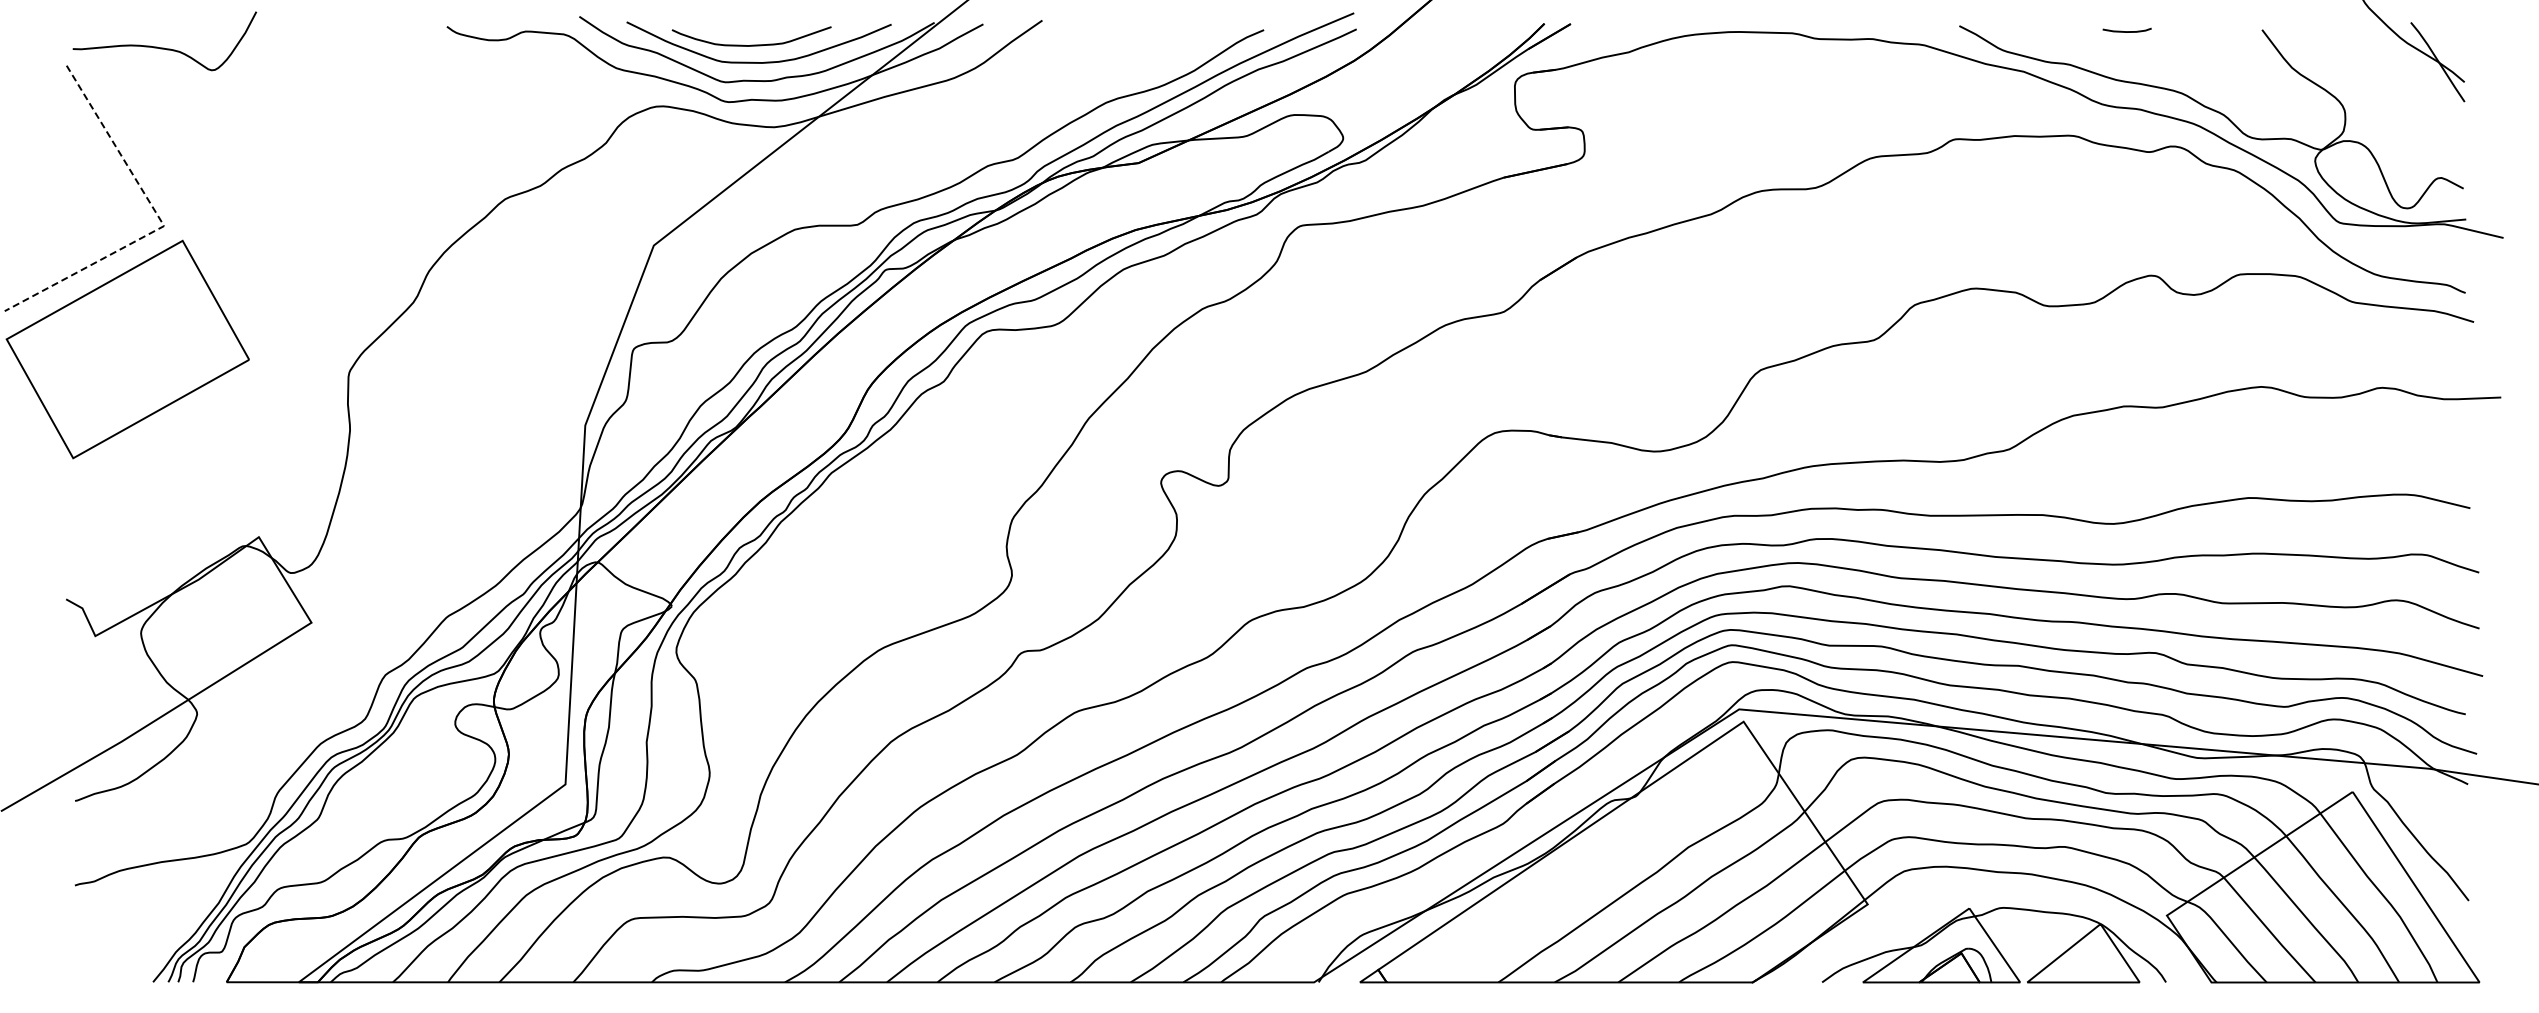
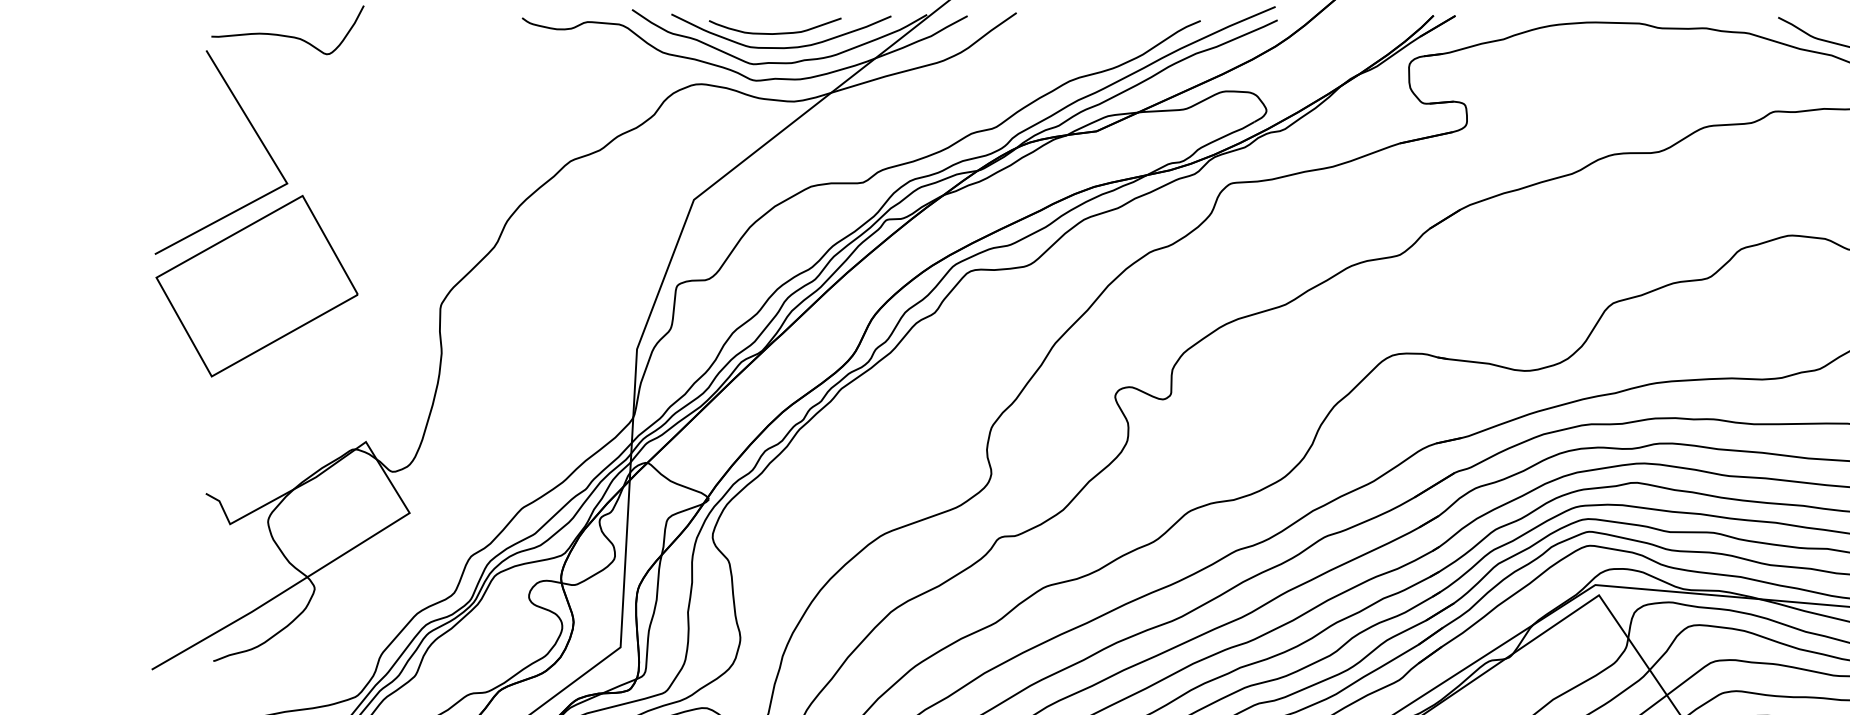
line: (162, 223) -> (285, 181), dashed -> solid

